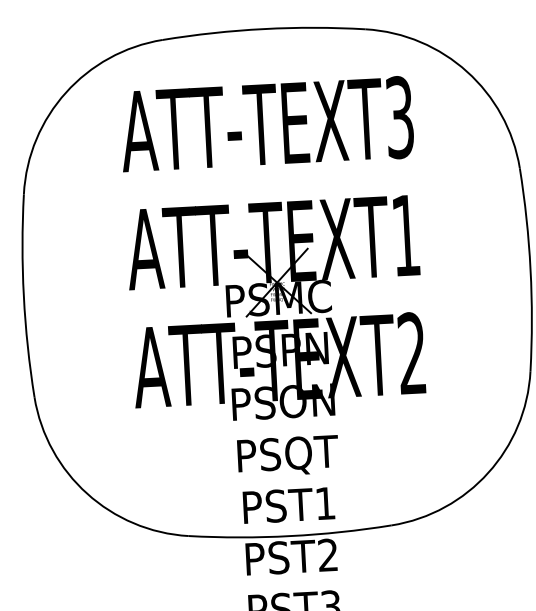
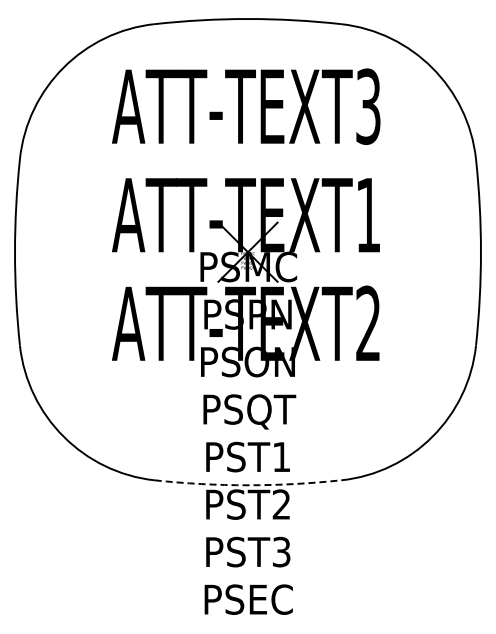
arc: (289, 536) -> (247, 485), solid -> dashed

